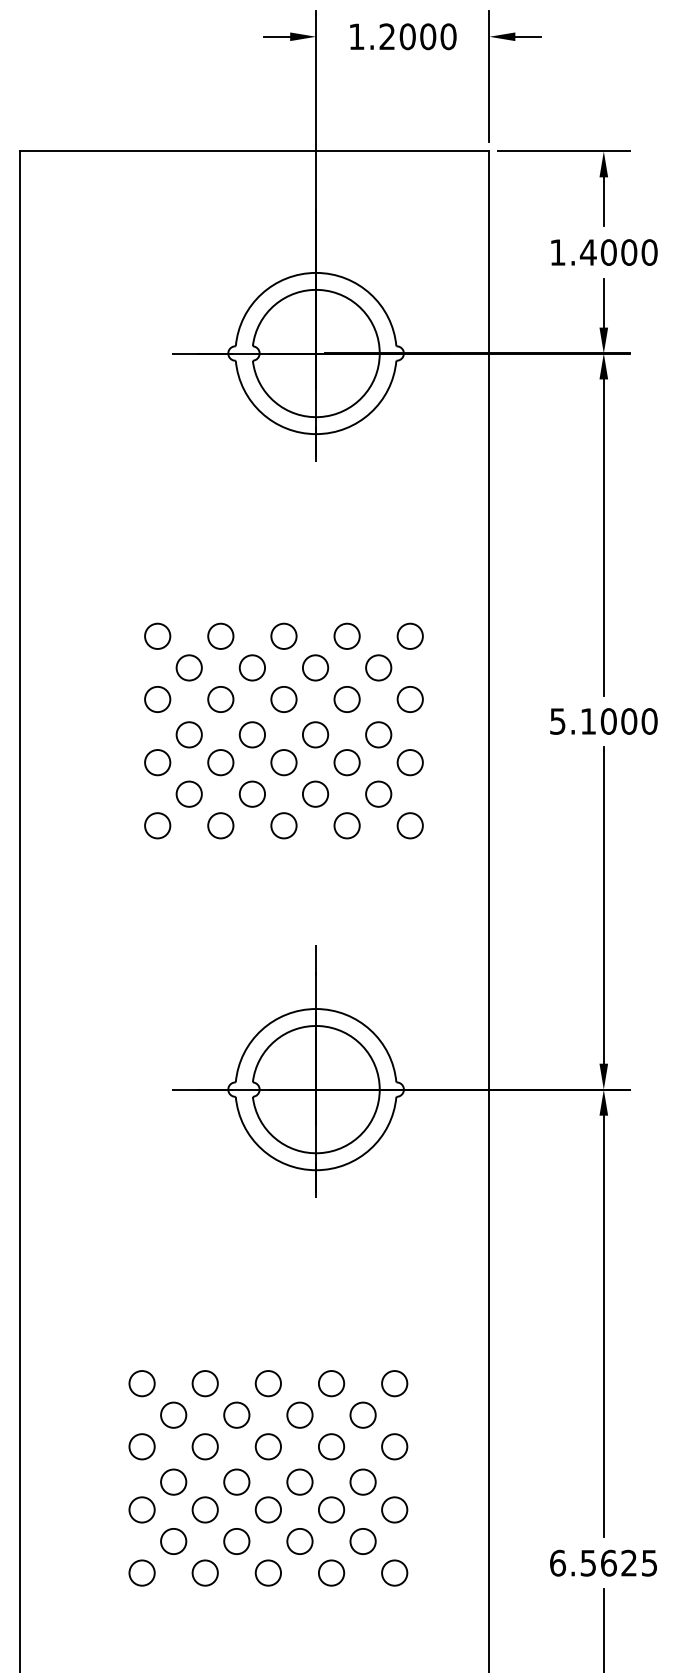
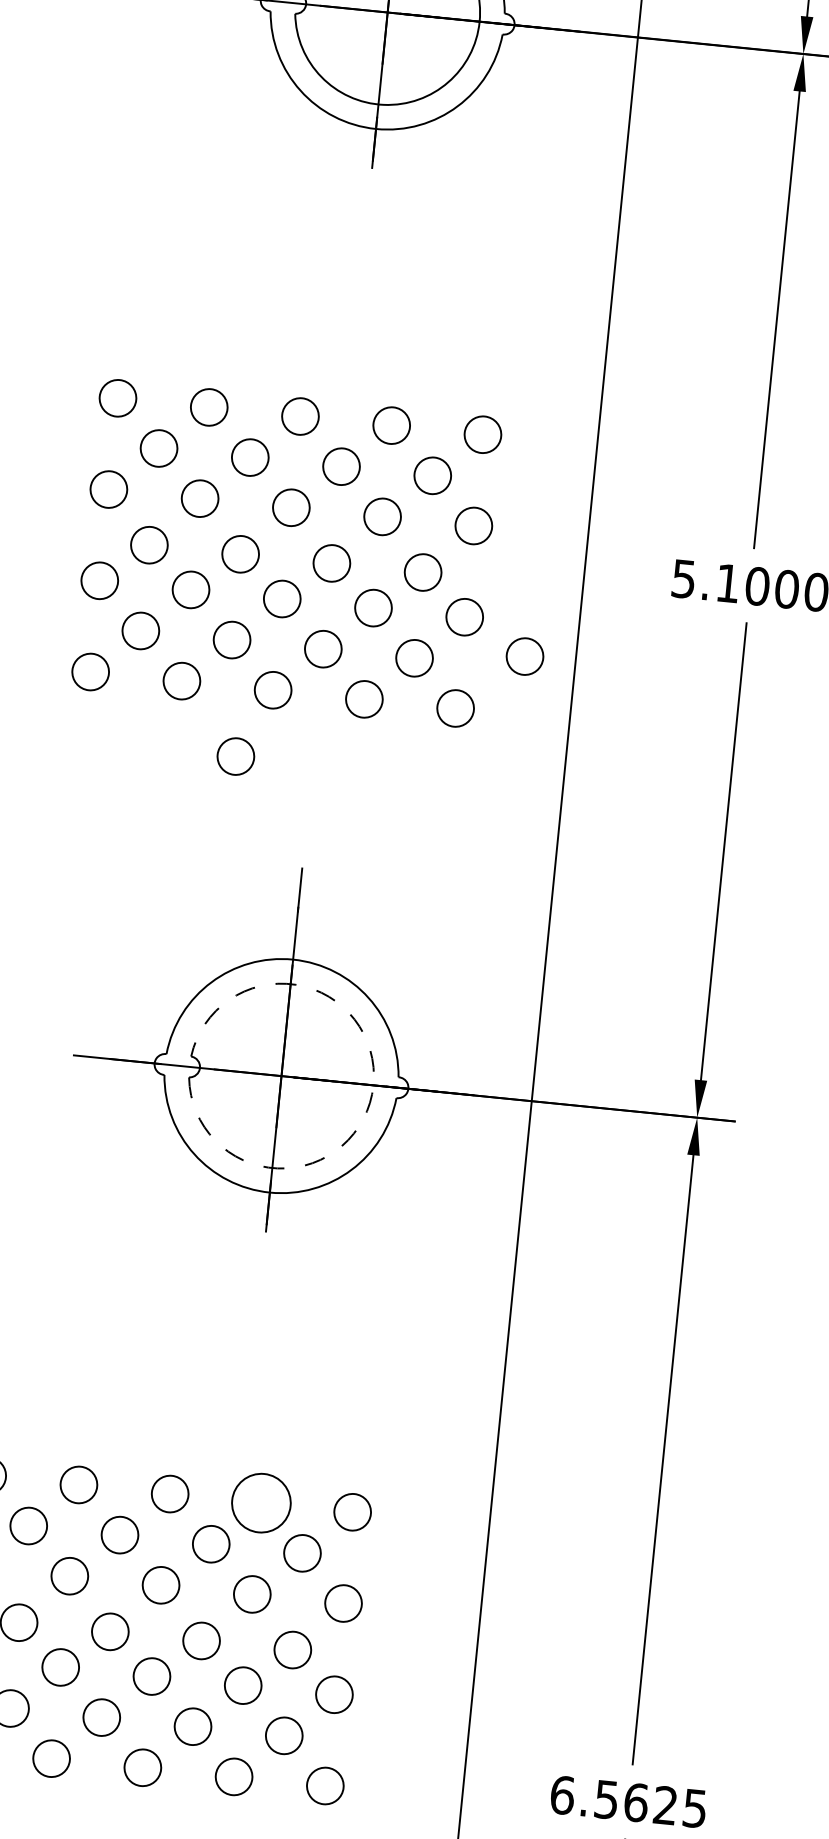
circle: (453, 785) -> (523, 656), added
circle: (262, 873) -> (235, 756), added
arc: (379, 1089) -> (373, 1085), solid -> dashed
circle: (331, 1383) -> (261, 1502), size x1.6

